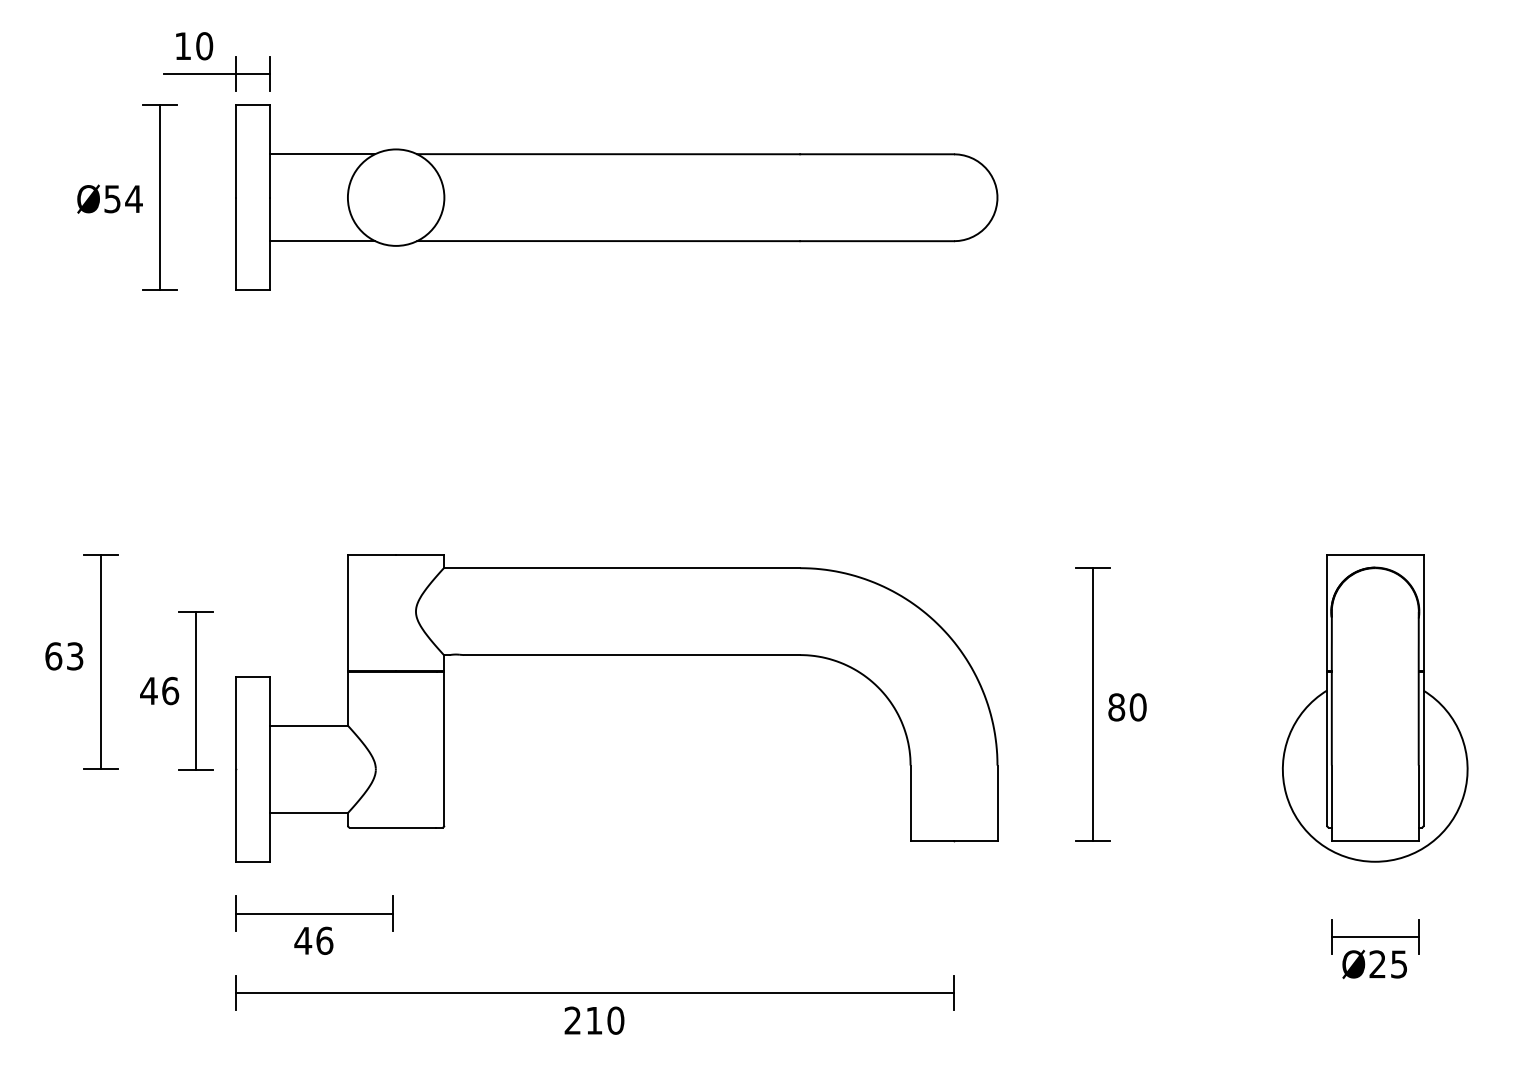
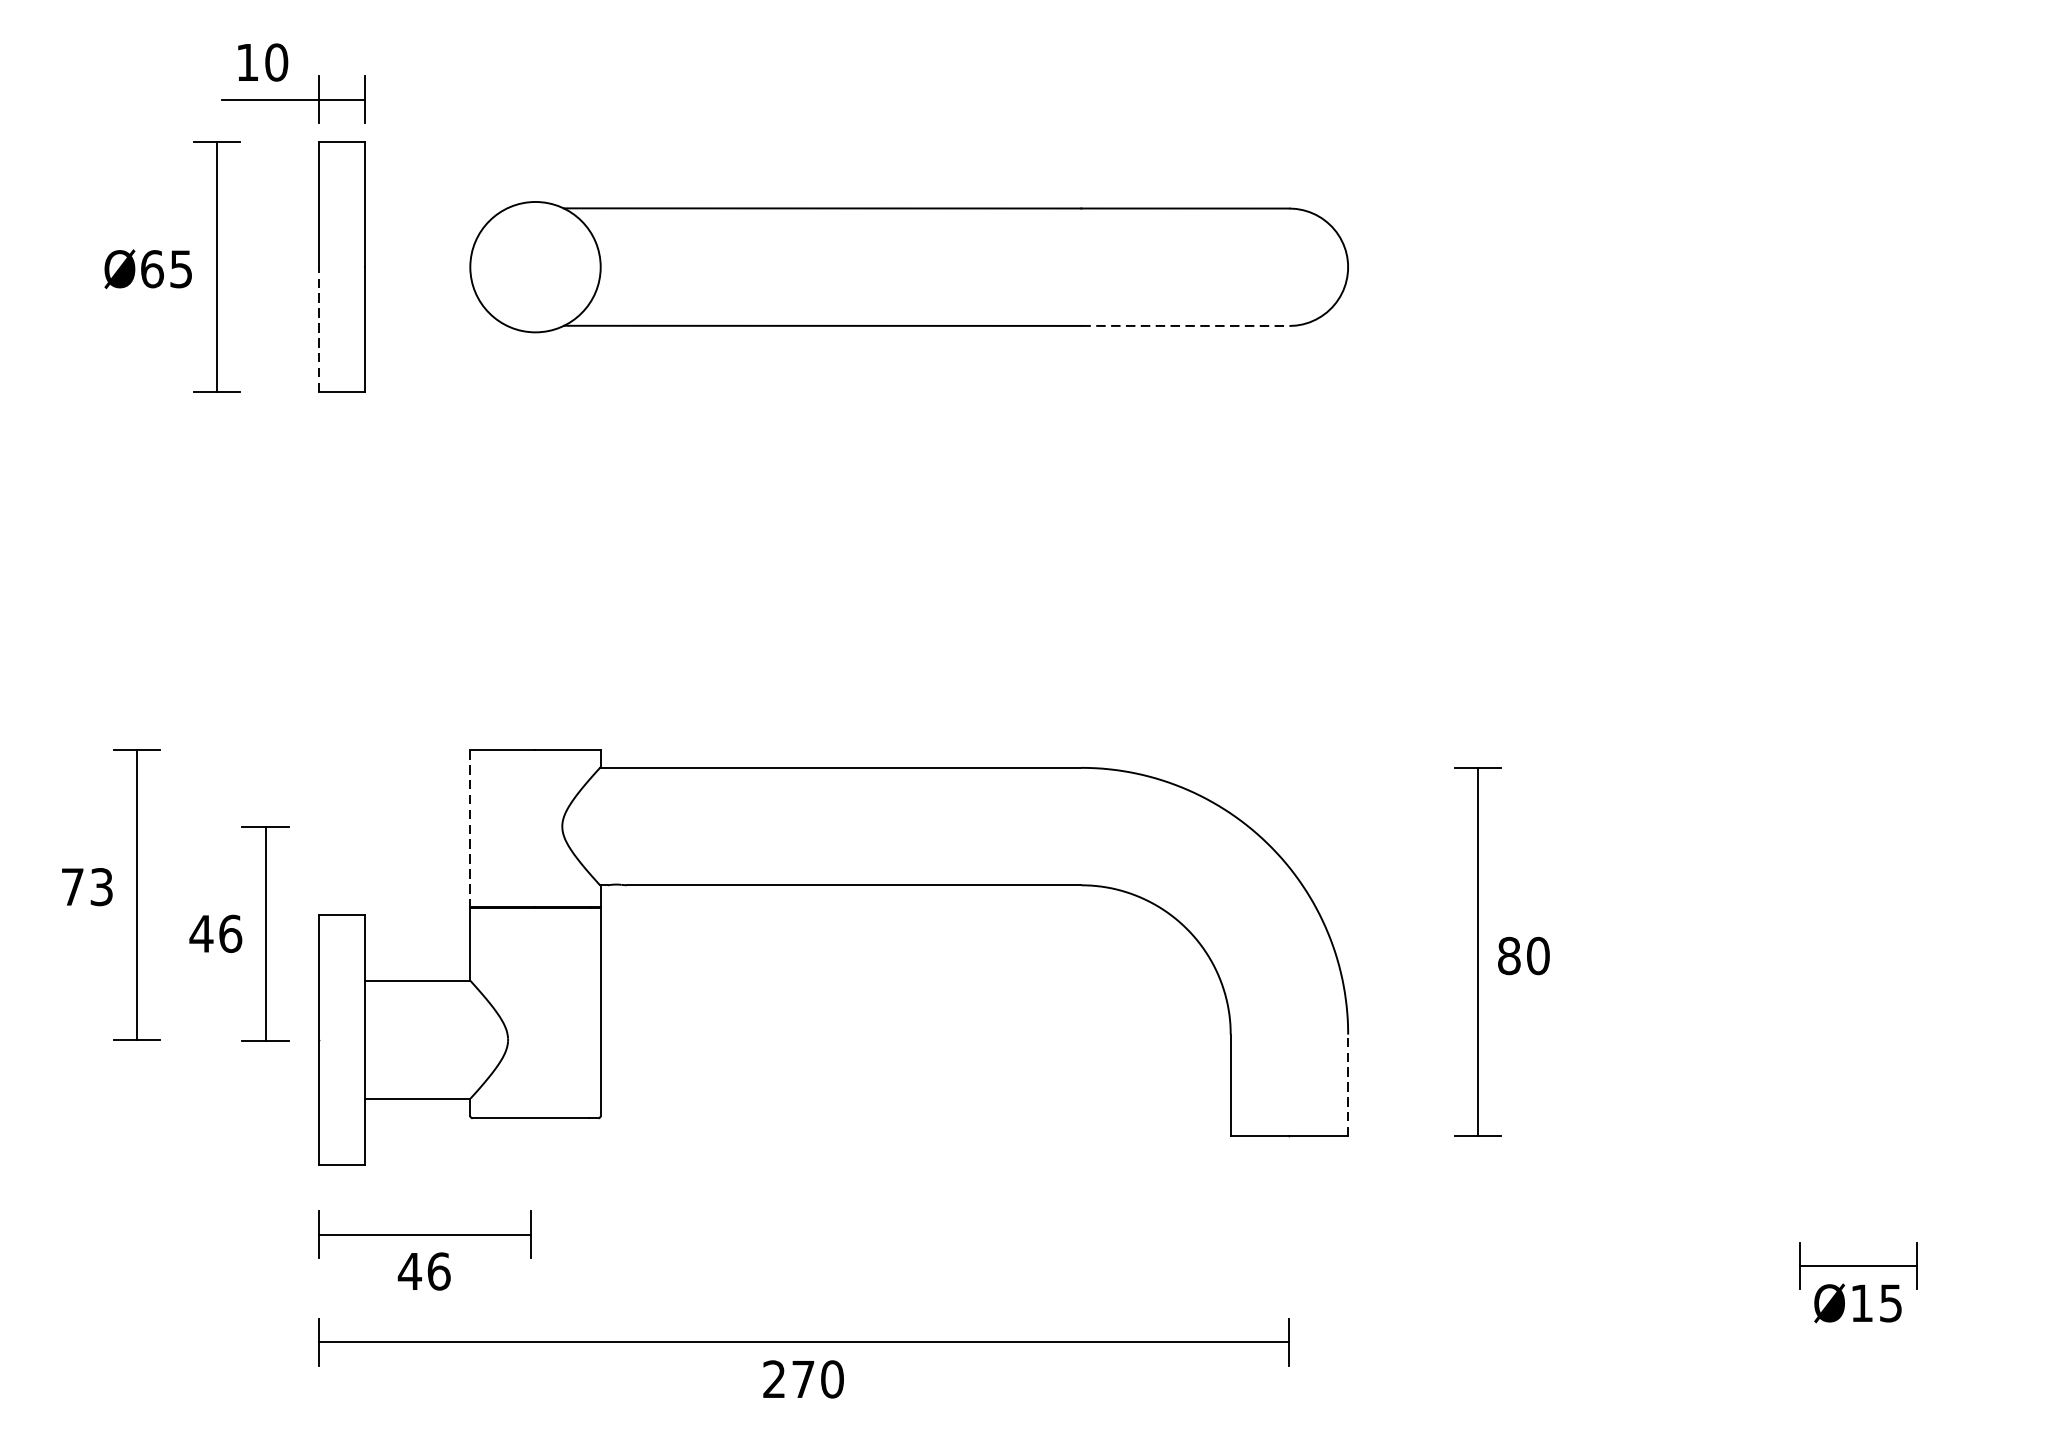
line: (321, 154) -> (434, 208), removed
text: (123, 199) -> (167, 269), Ø54 -> Ø65
line: (322, 241) -> (435, 326), removed
line: (877, 241) -> (1186, 326), solid -> dashed
line: (235, 243) -> (318, 329), solid -> dashed
line: (347, 613) -> (469, 829), solid -> dashed
text: (53, 656) -> (72, 887), 63 -> 73
part: (1375, 708) -> (1859, 957), removed
line: (997, 803) -> (1348, 1085), solid -> dashed
text: (1377, 964) -> (1861, 1303), Ø25 -> Ø15
text: (594, 1020) -> (803, 1379), 210 -> 270

